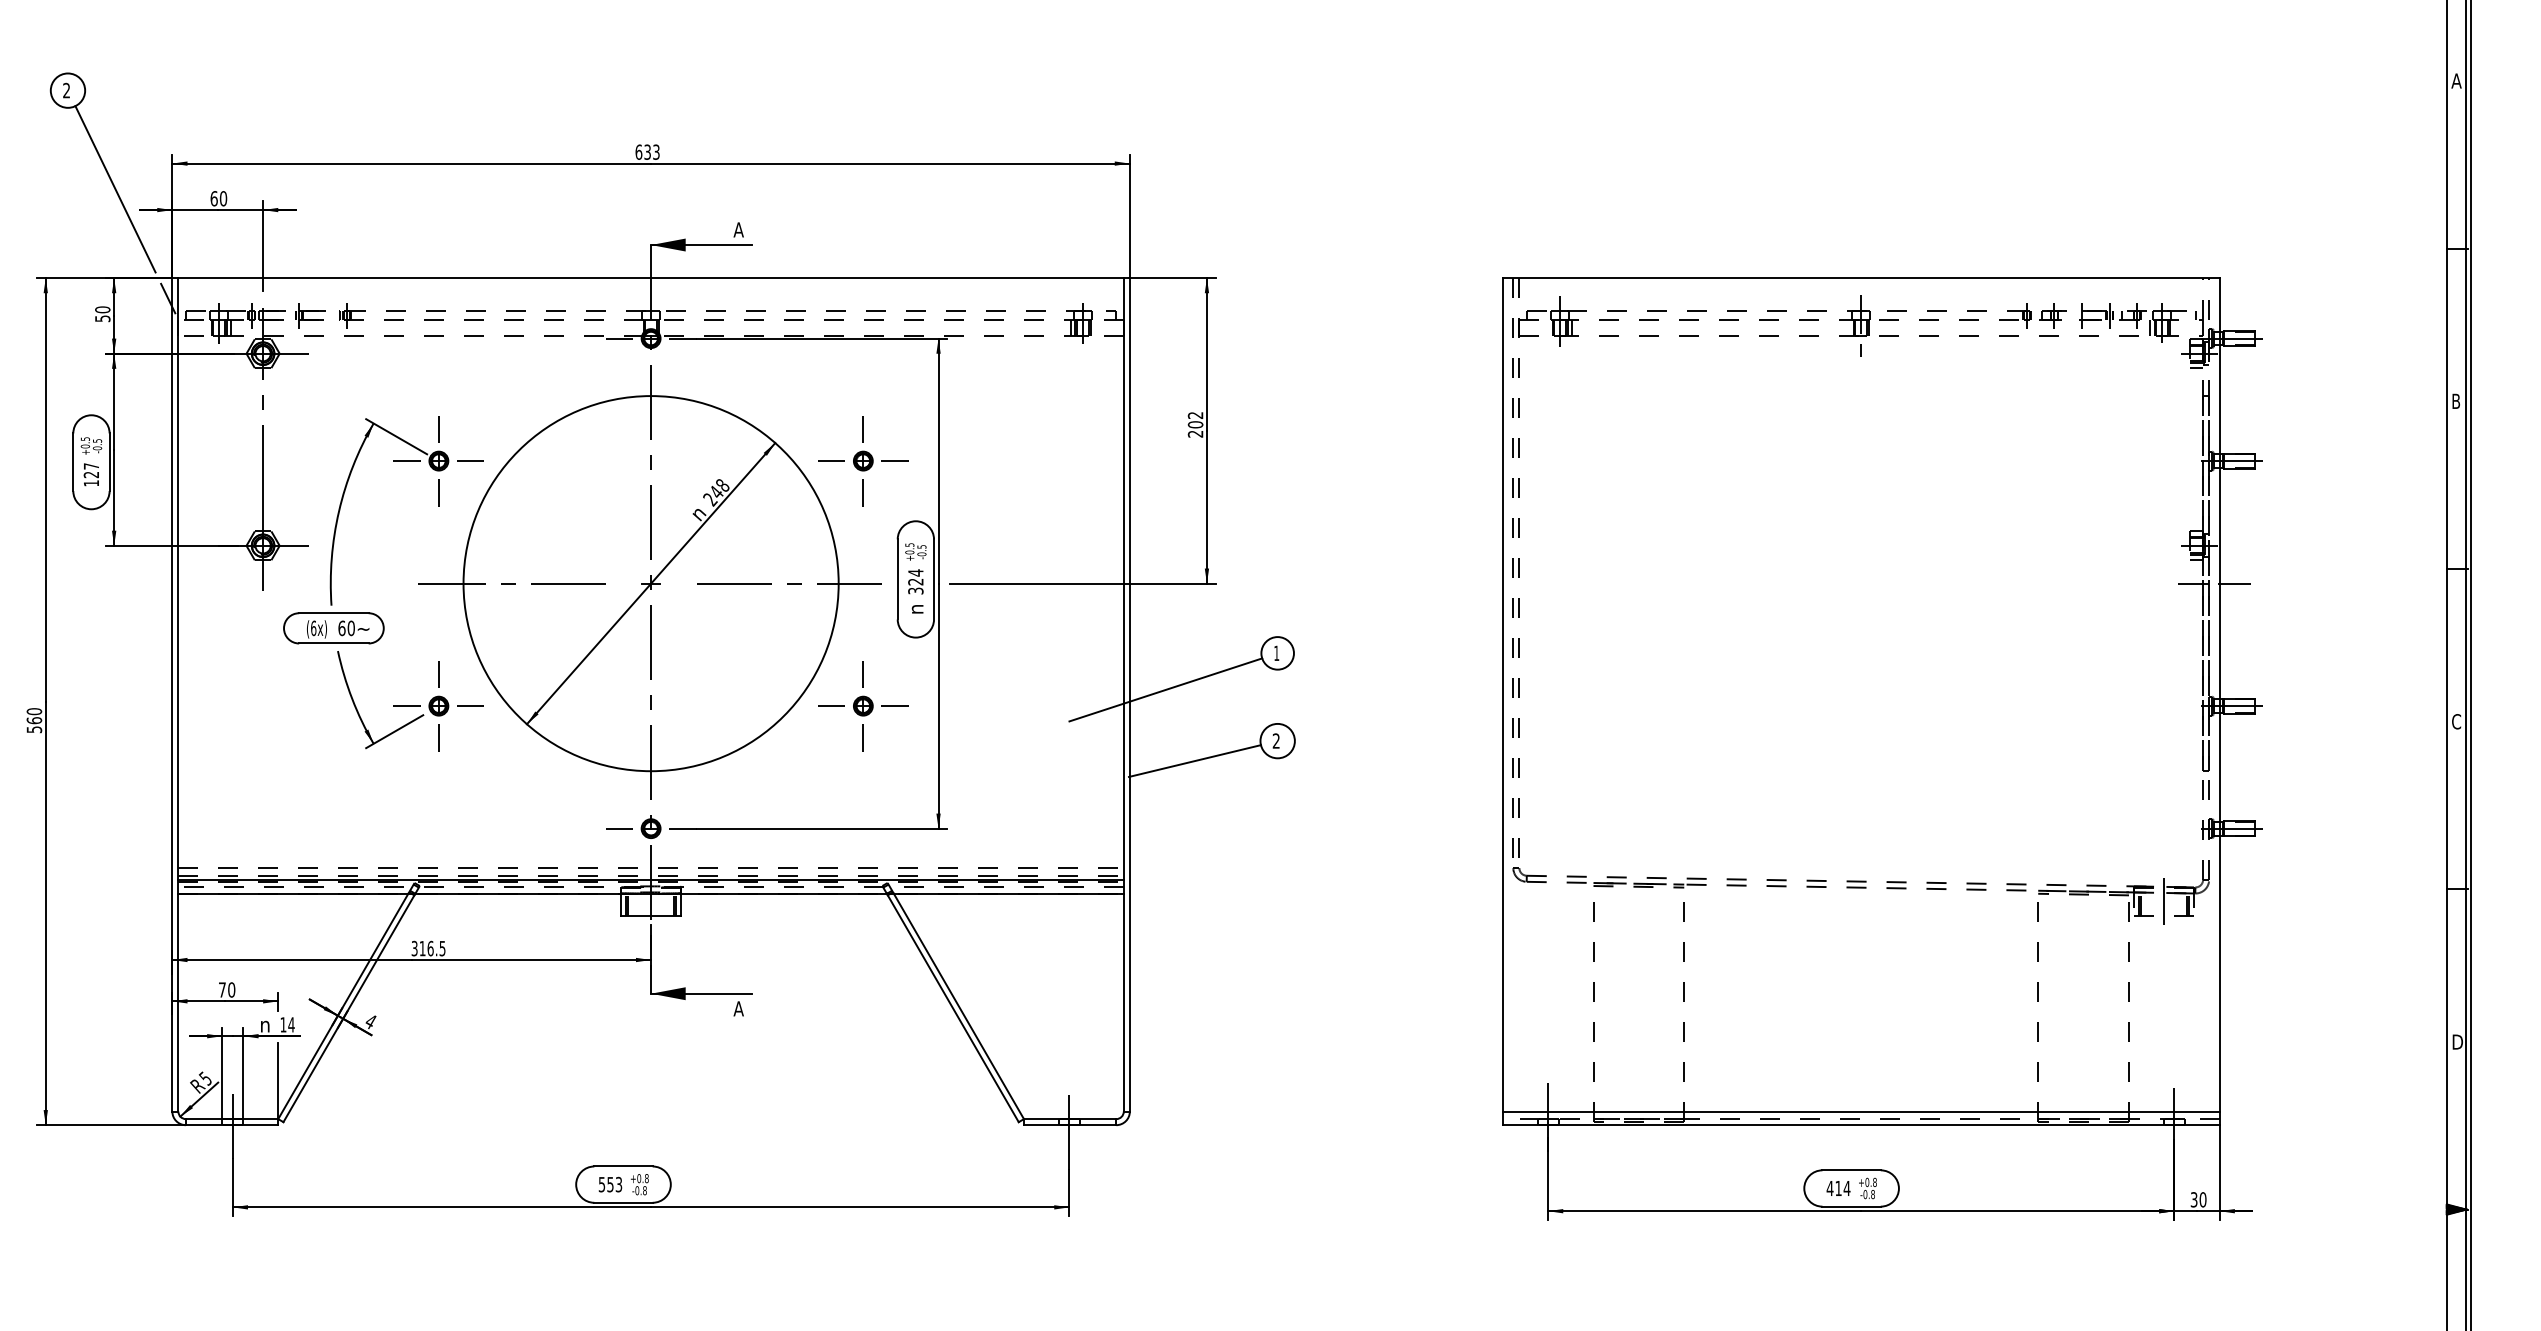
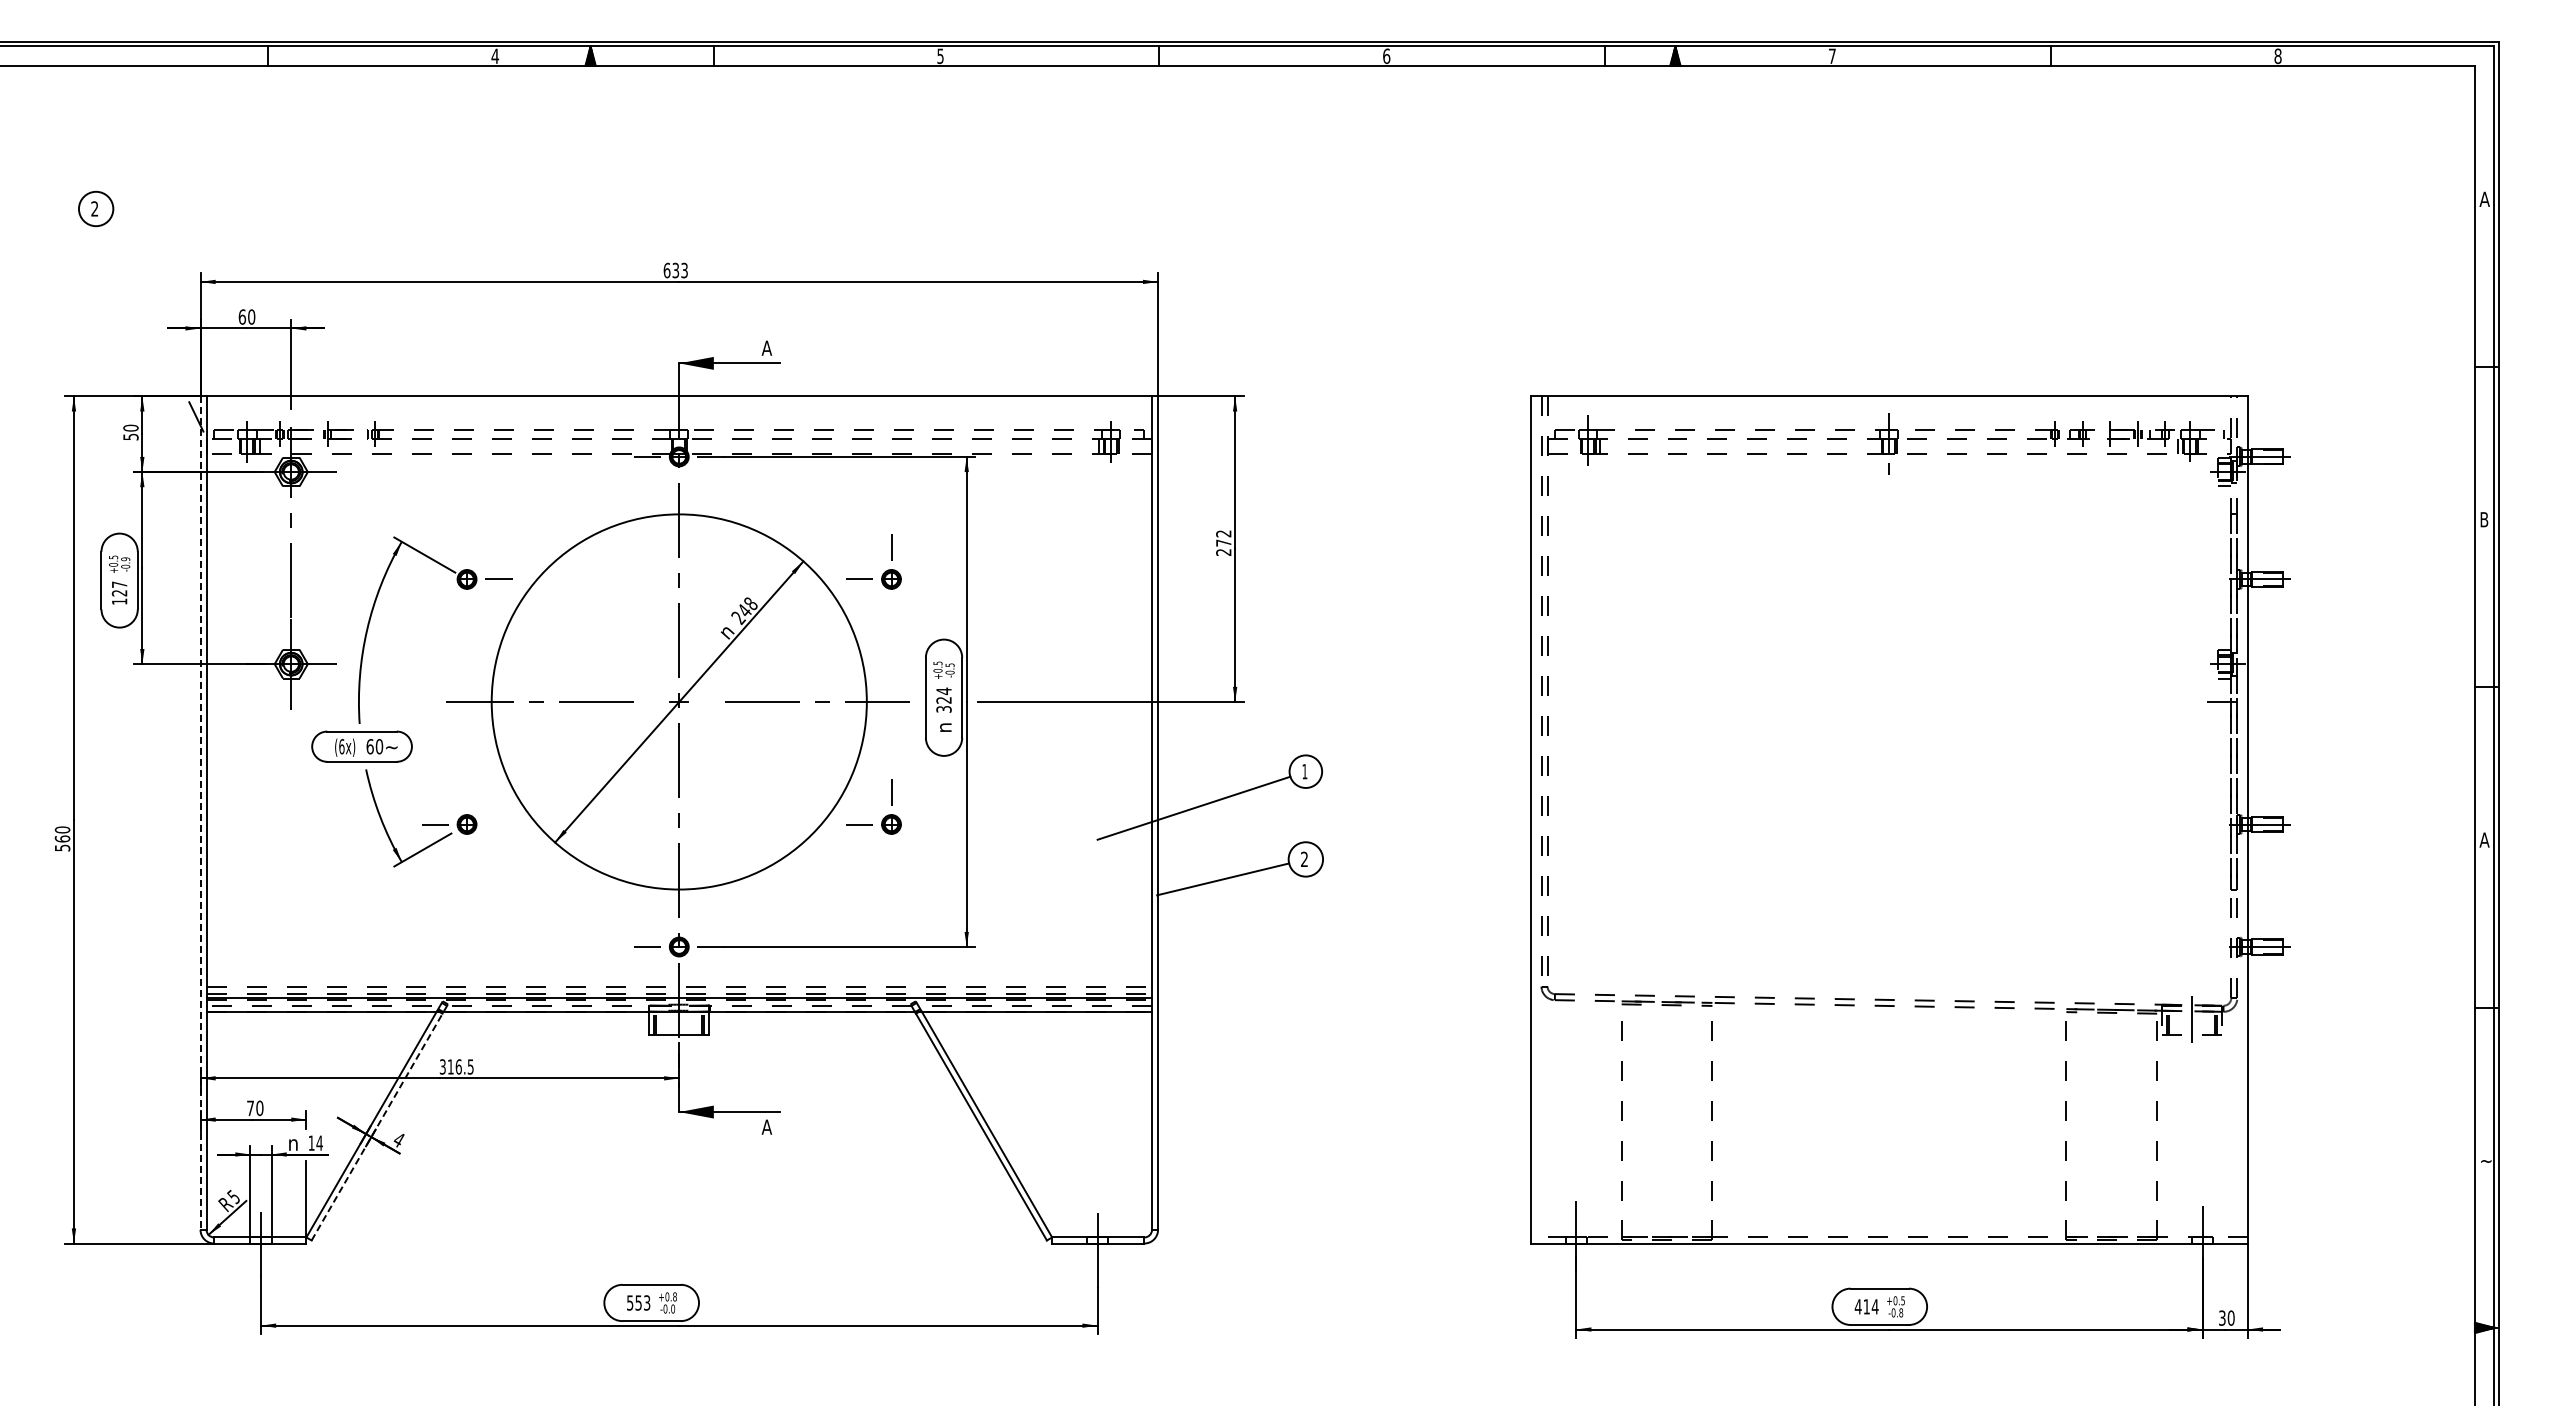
line: (115, 189) -> (143, 307), removed
text: (1195, 424) -> (1223, 542), 202 -> 272
line: (439, 429) -> (467, 547), removed
text: (97, 441) -> (125, 559), -0.5 -> -0.9
line: (406, 461) -> (434, 579), removed
line: (894, 461) -> (922, 579), removed
line: (439, 492) -> (467, 610), removed
line: (863, 492) -> (891, 610), removed
line: (2234, 583) -> (2262, 701), removed
line: (439, 674) -> (467, 792), removed
line: (172, 695) -> (200, 813), solid -> dashed
line: (470, 706) -> (498, 824), removed
line: (894, 706) -> (922, 824), removed
text: (2456, 721) -> (2484, 839), C -> A
line: (439, 737) -> (467, 855), removed
line: (863, 737) -> (891, 855), removed
line: (349, 1007) -> (377, 1125), solid -> dashed
text: (2458, 1041) -> (2486, 1159), D -> ~
line: (1860, 1111) -> (1888, 1229), removed
text: (1875, 1182) -> (1903, 1300), +0.8 -> +0.5
text: (645, 1191) -> (673, 1309), -0.8 -> -0.0

